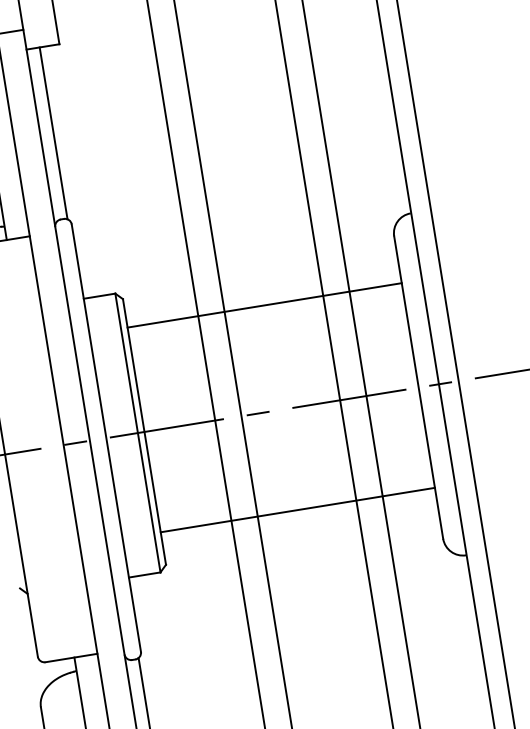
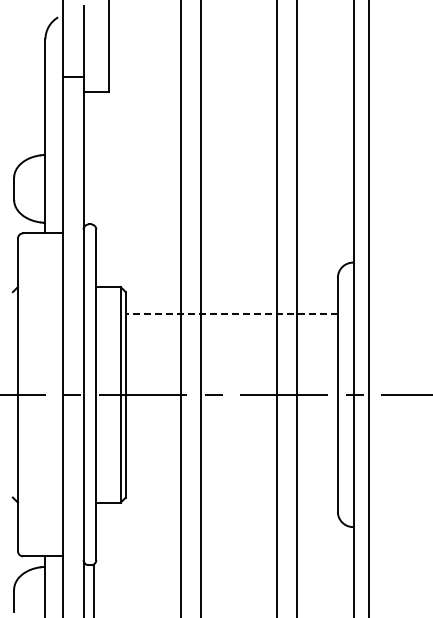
line: (53, 133) -> (93, 158), removed
line: (264, 305) -> (231, 314), solid -> dashed
line: (297, 510) -> (231, 472), removed

